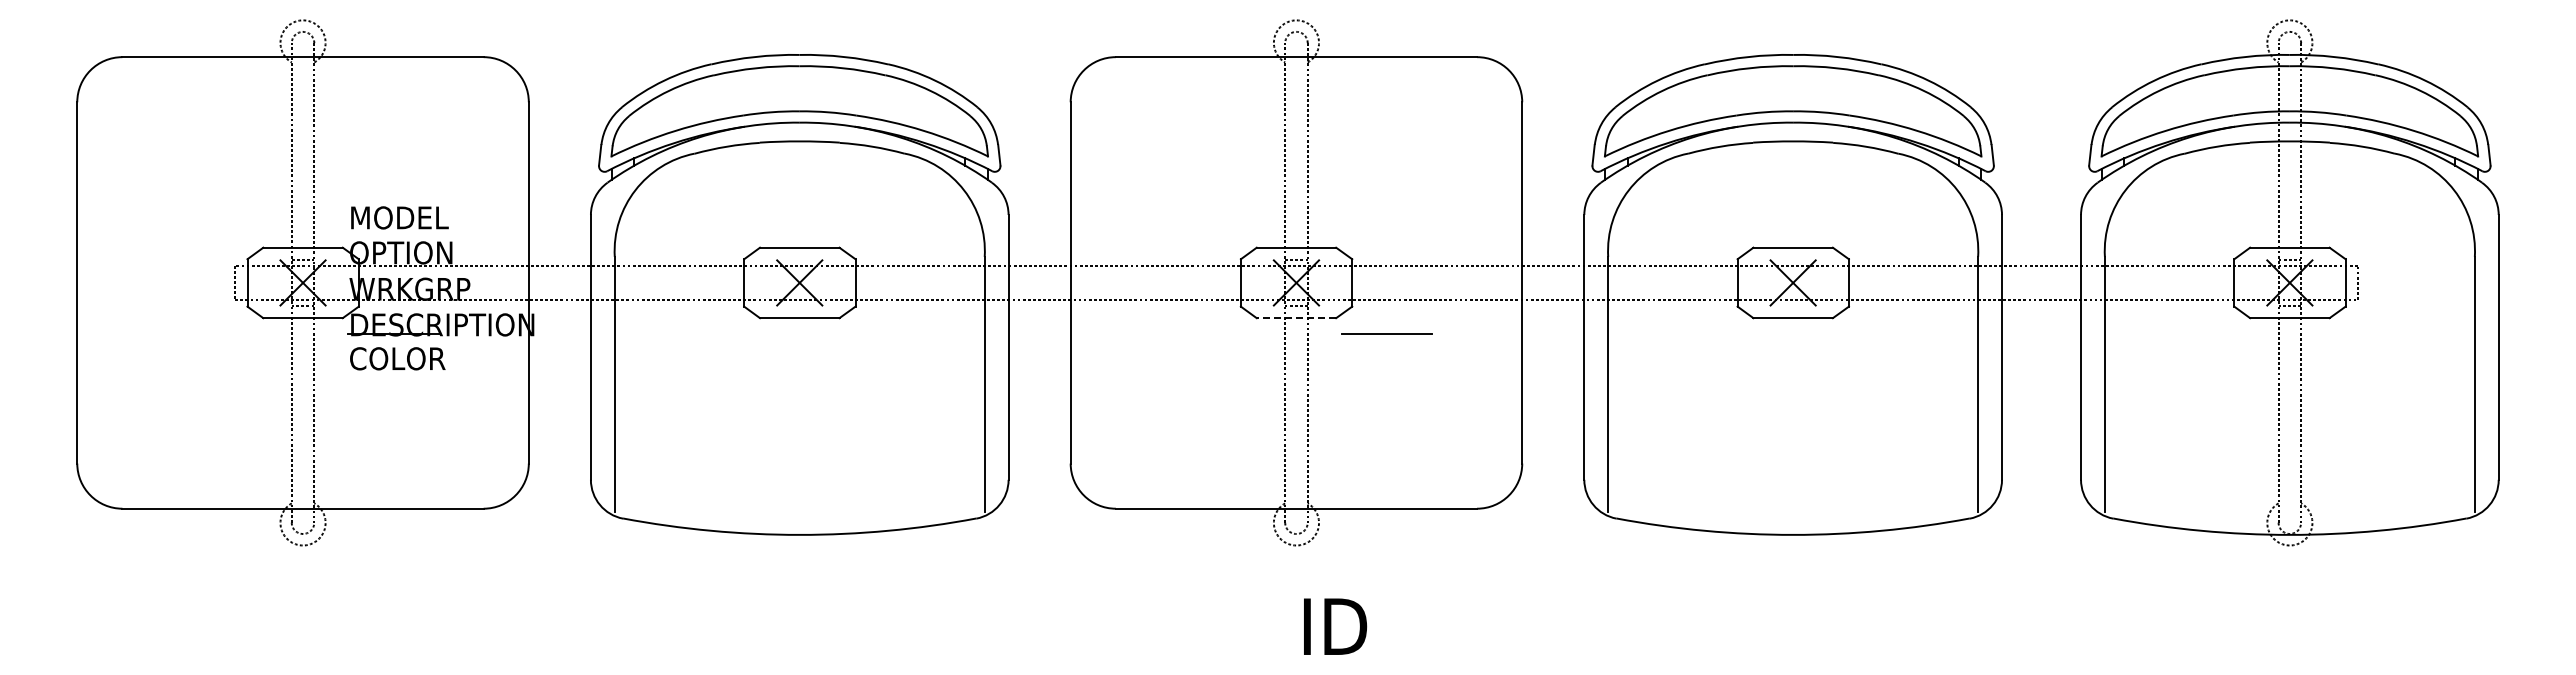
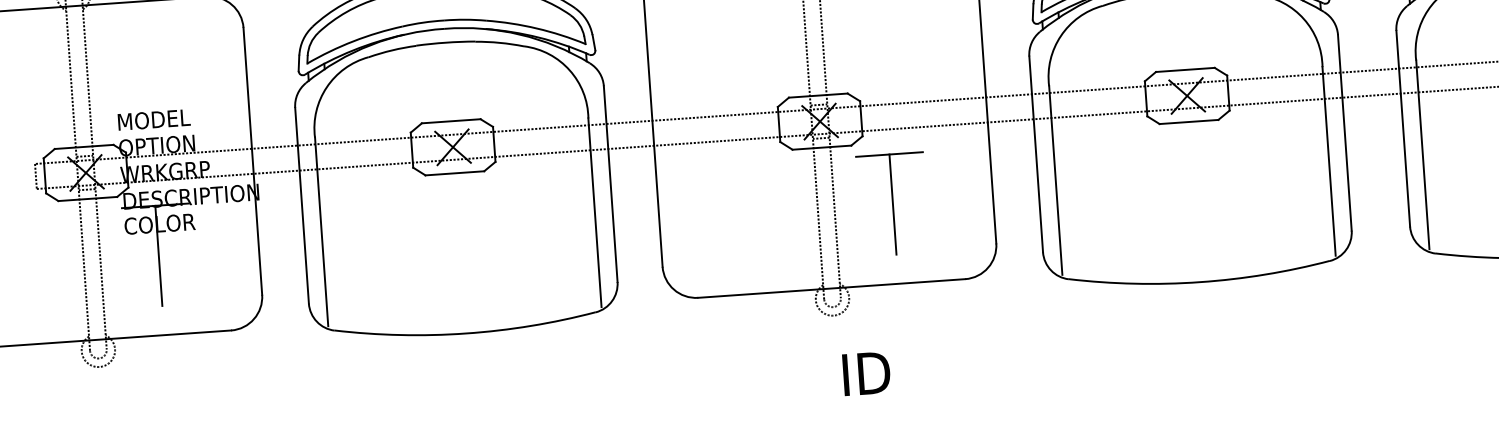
line: (1296, 318) -> (821, 147), dashed -> solid
line: (393, 401) -> (158, 255), added
line: (1386, 401) -> (892, 204), added

